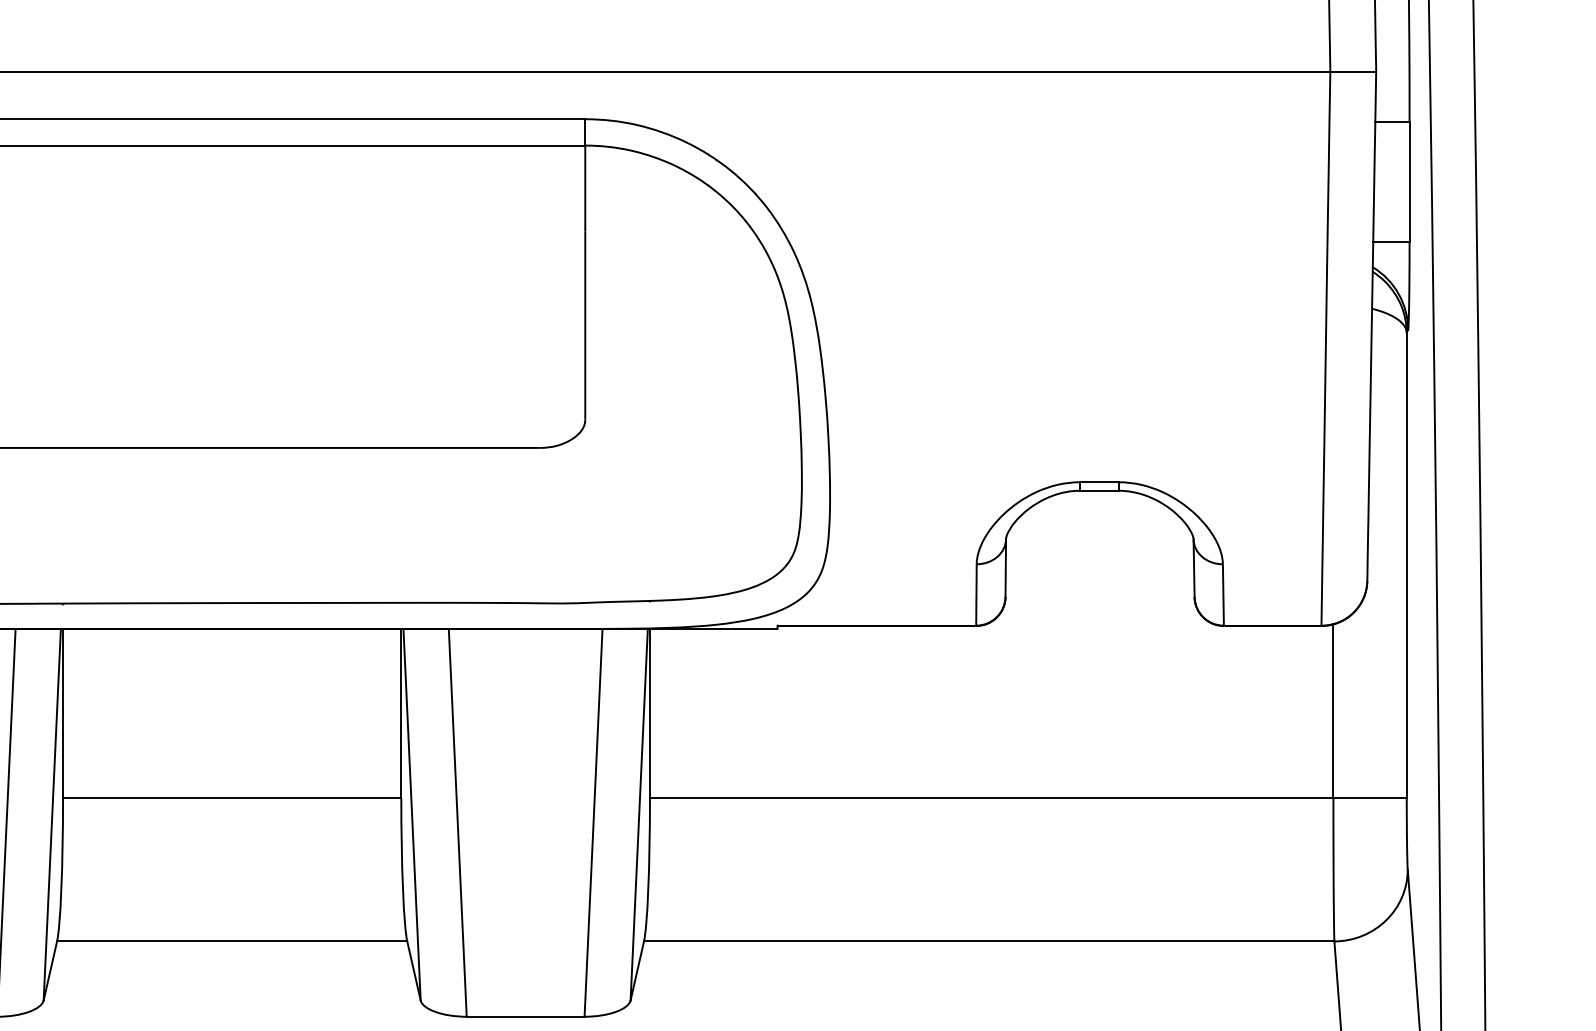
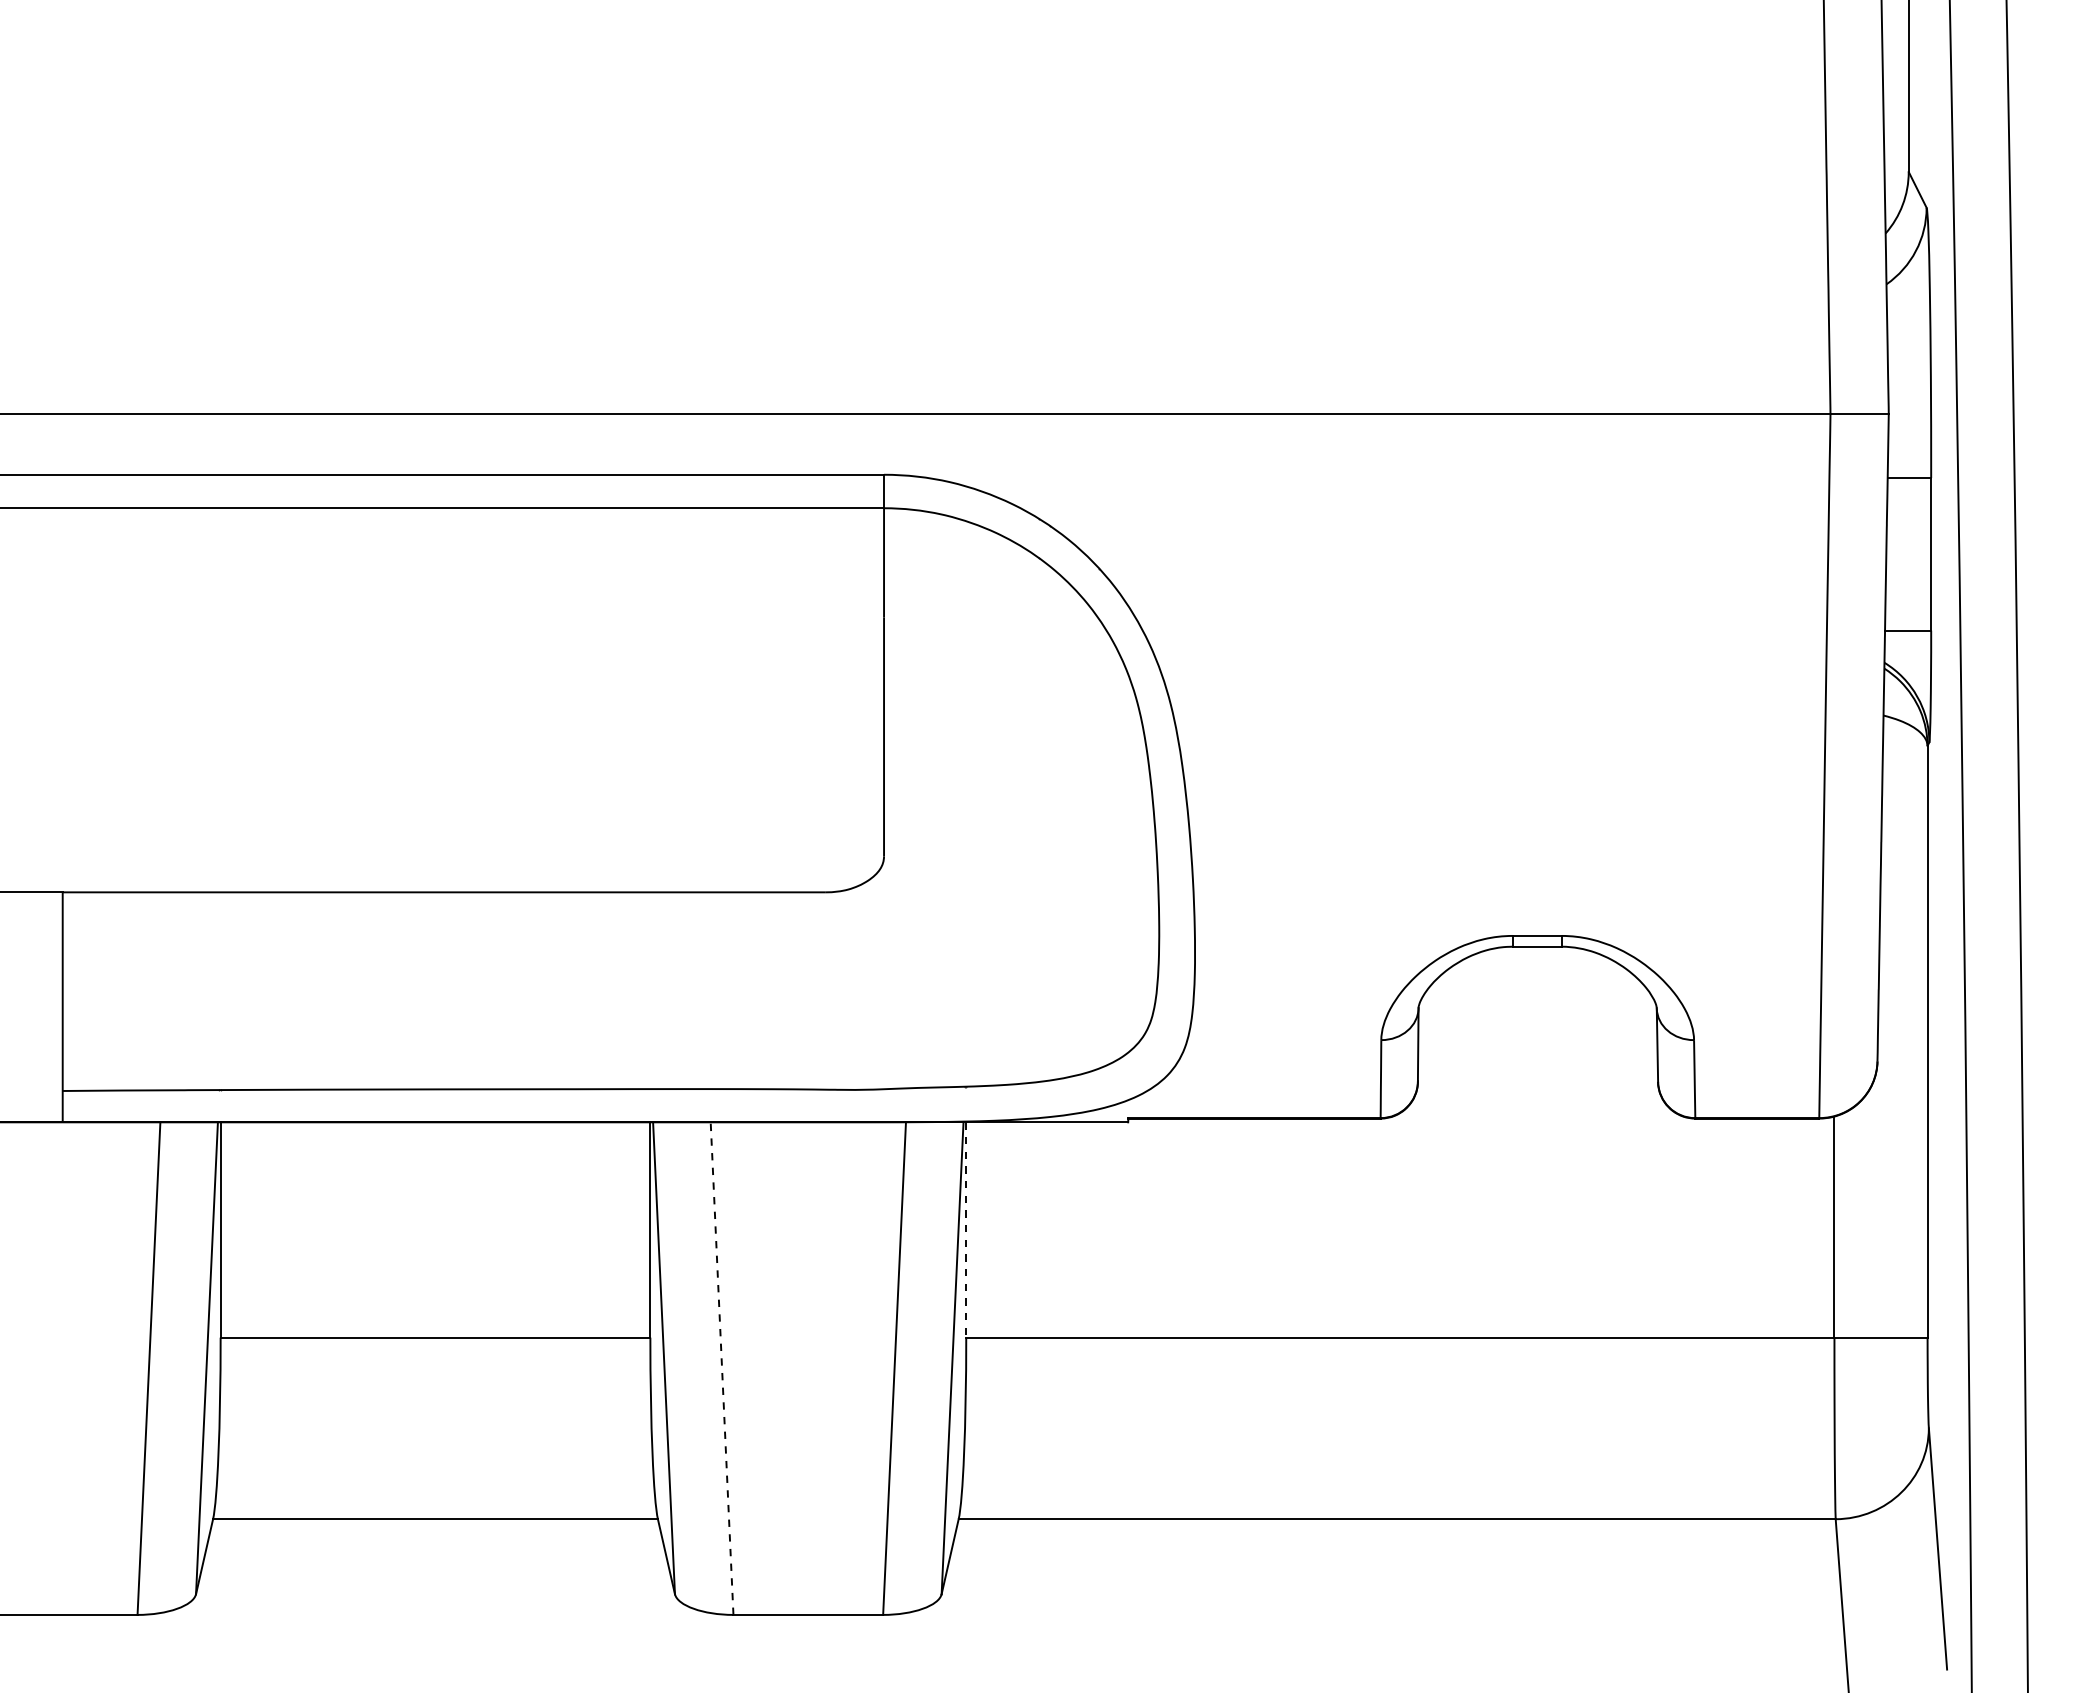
line: (650, 713) -> (966, 1229), solid -> dashed
line: (458, 822) -> (722, 1368), solid -> dashed

